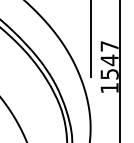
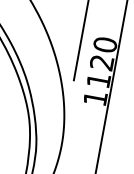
text: (109, 59) -> (102, 61), 1547 -> 1120

